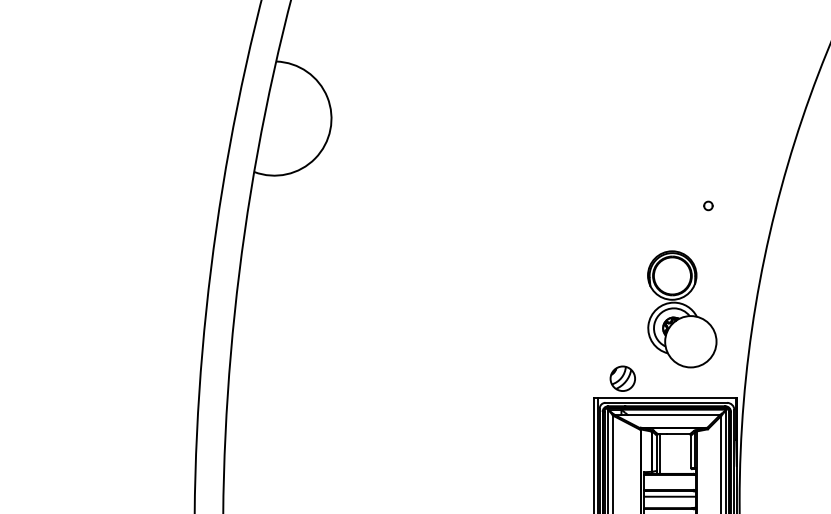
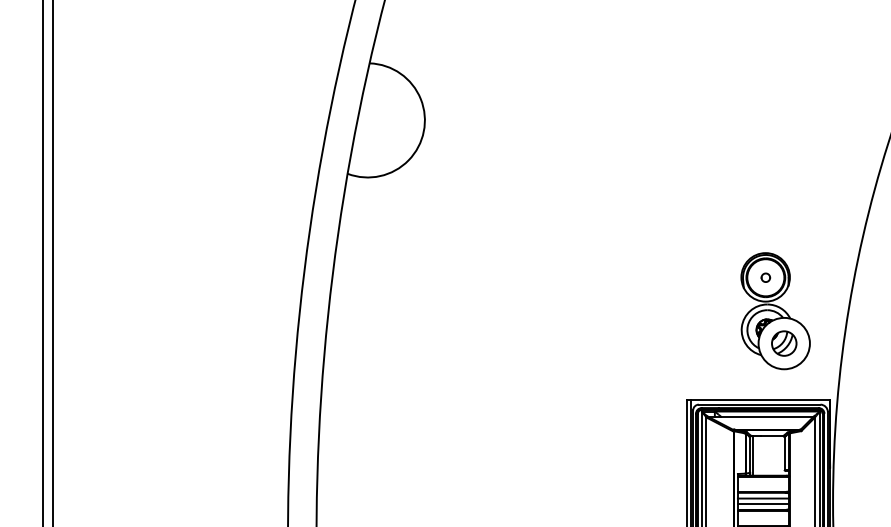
part: (708, 205) -> (765, 277), moved
part: (623, 378) -> (784, 343), moved
line: (670, 502) -> (763, 504), added

